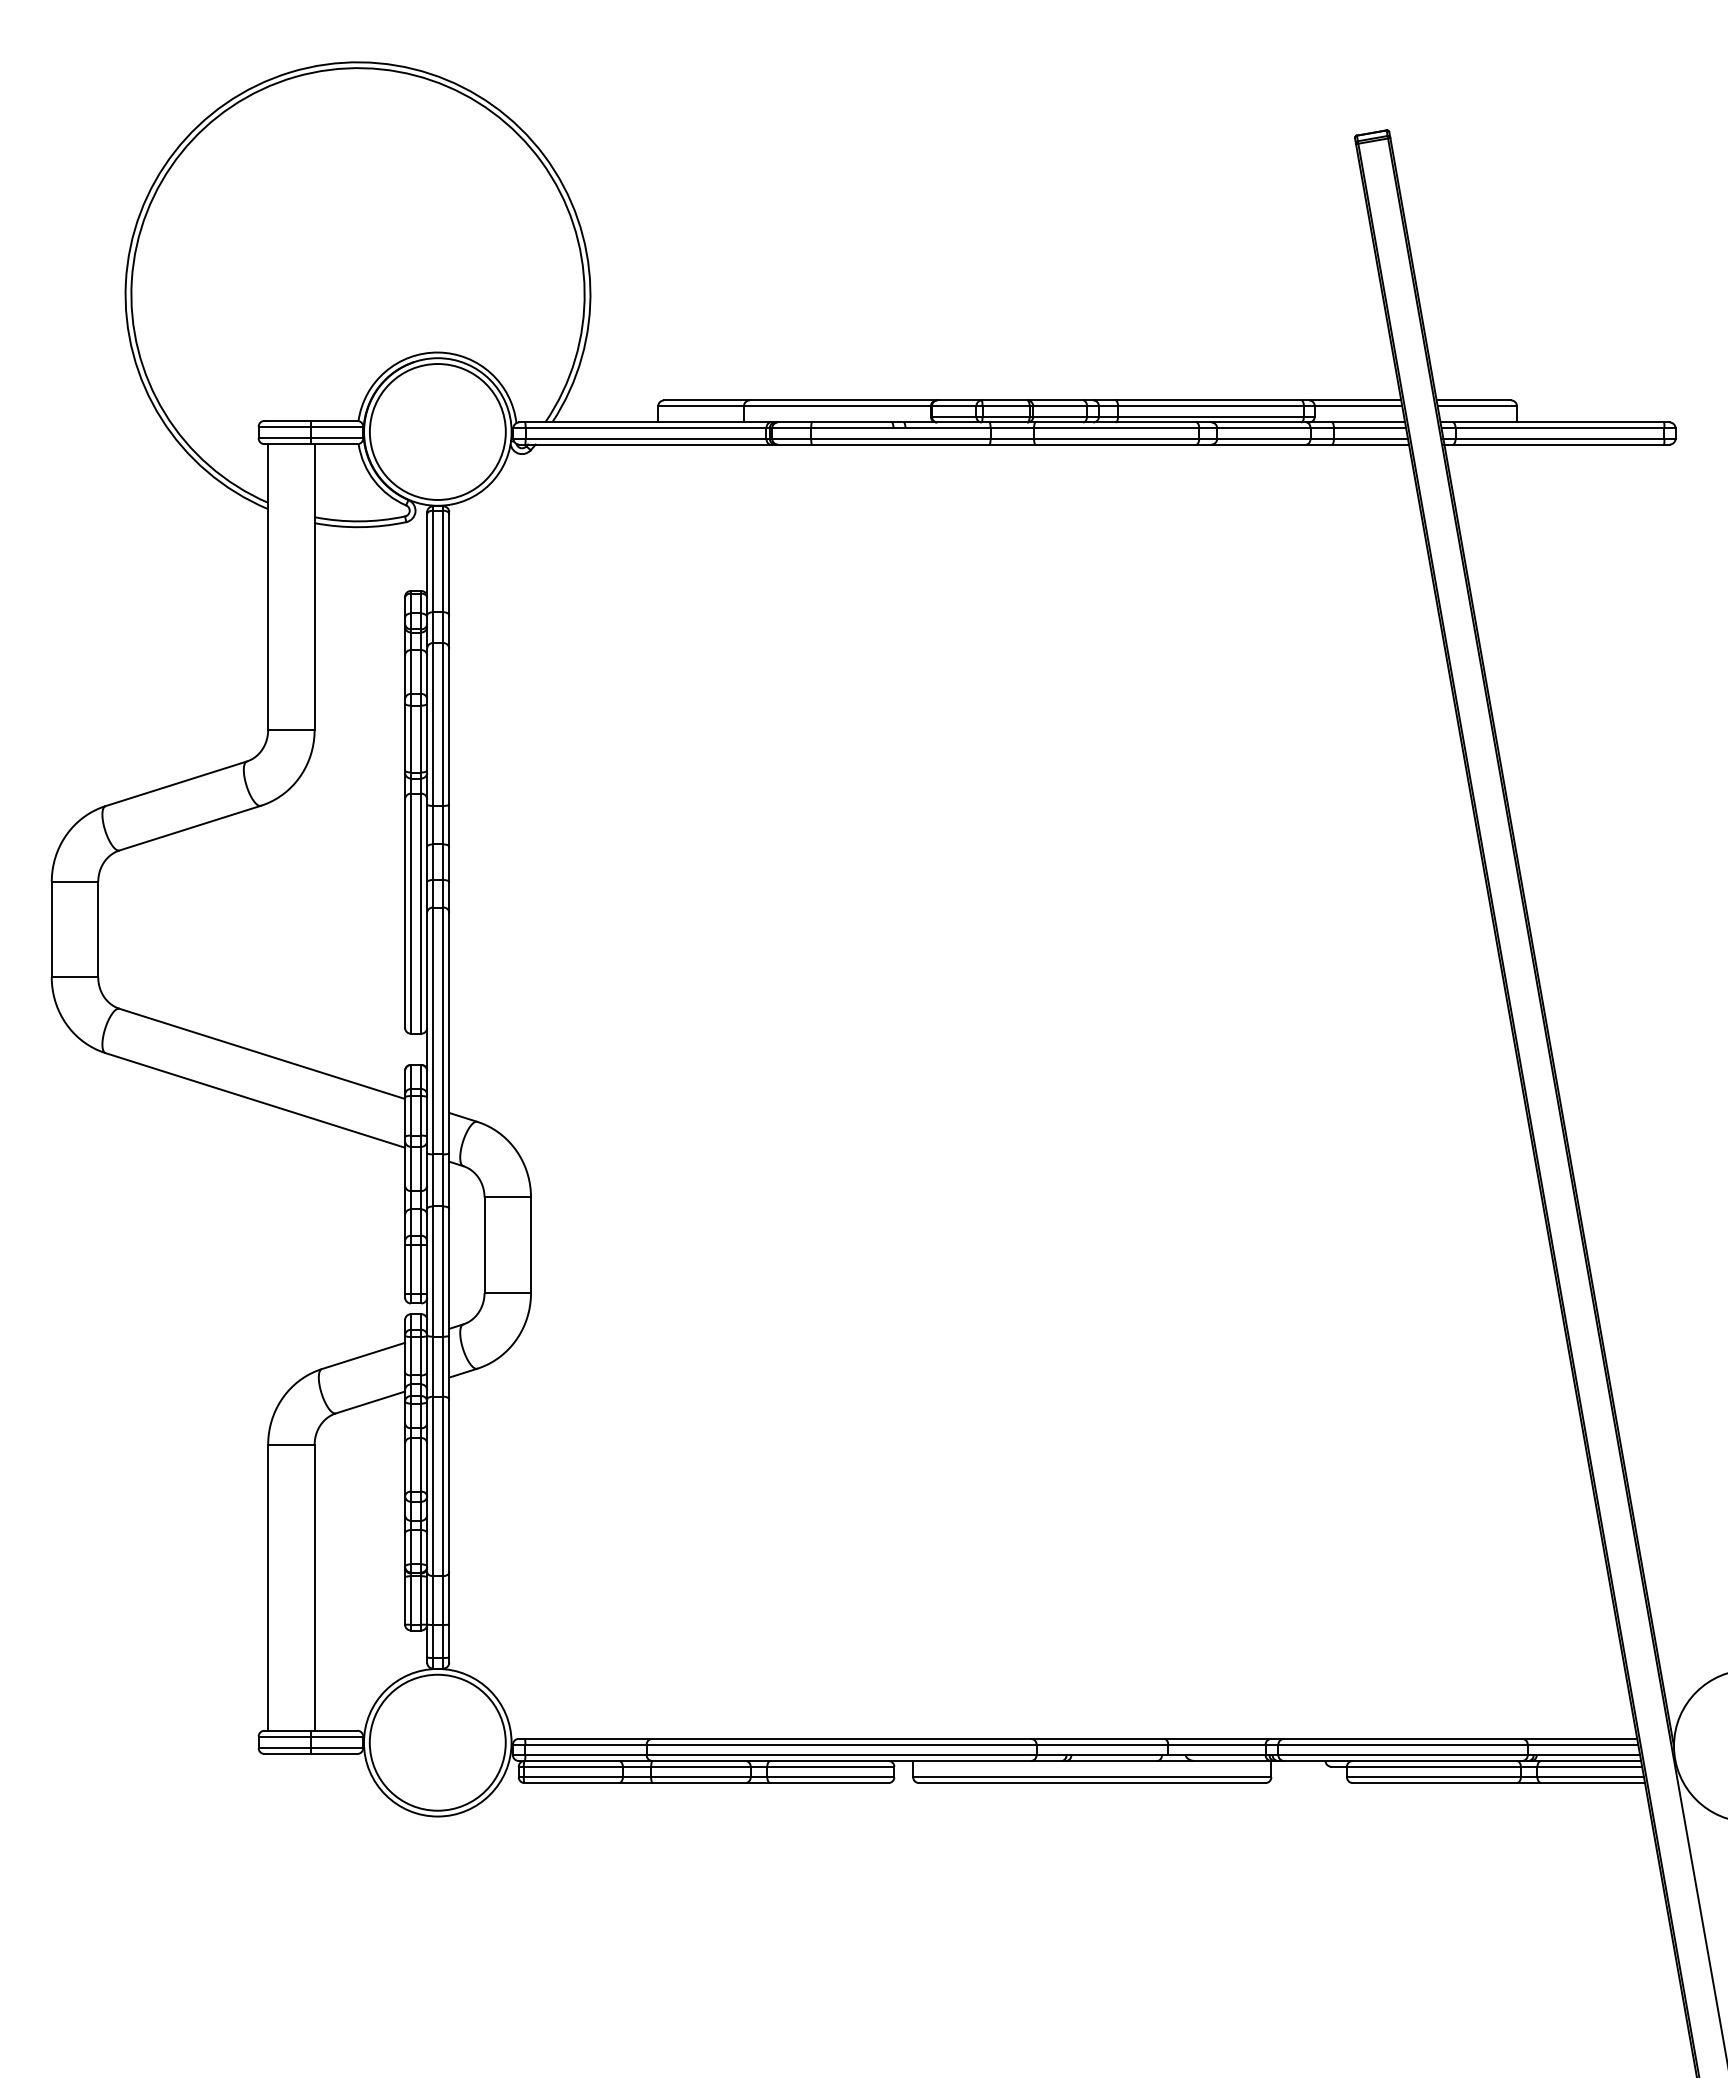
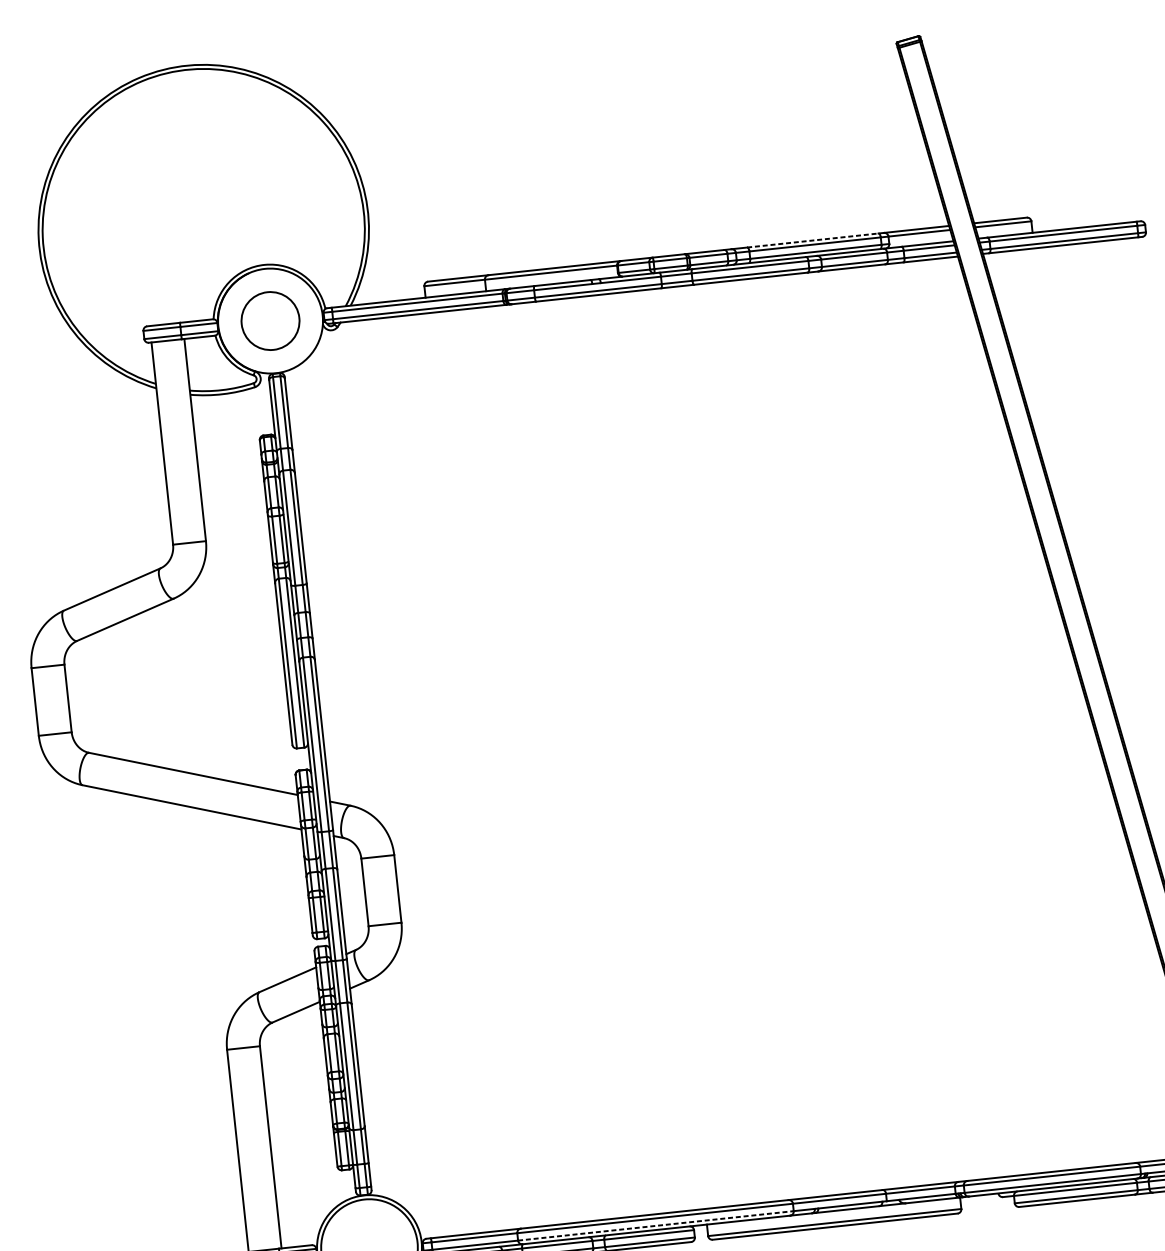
line: (1208, 400) -> (812, 240), solid -> dashed
circle: (437, 431) -> (270, 320), size x0.6
line: (841, 1755) -> (655, 1226), solid -> dashed

